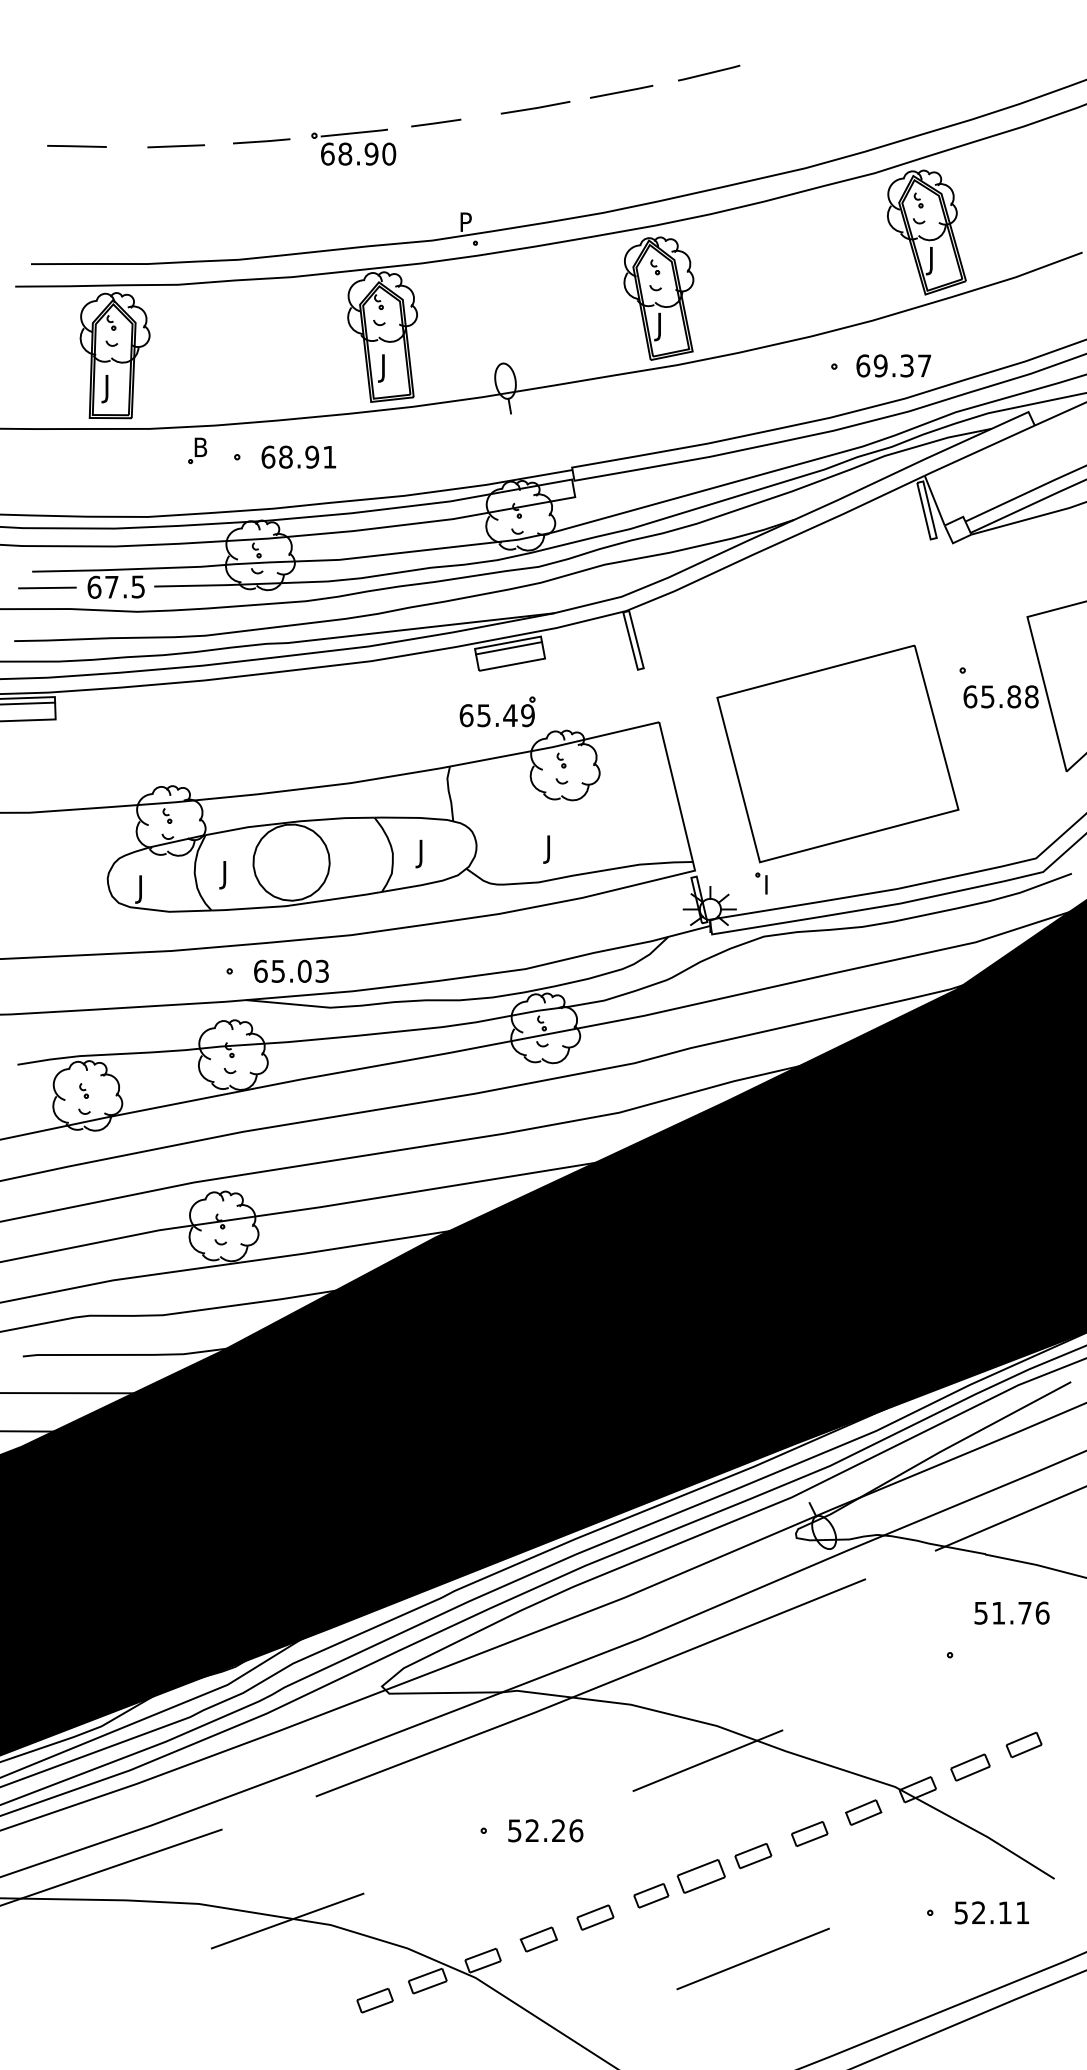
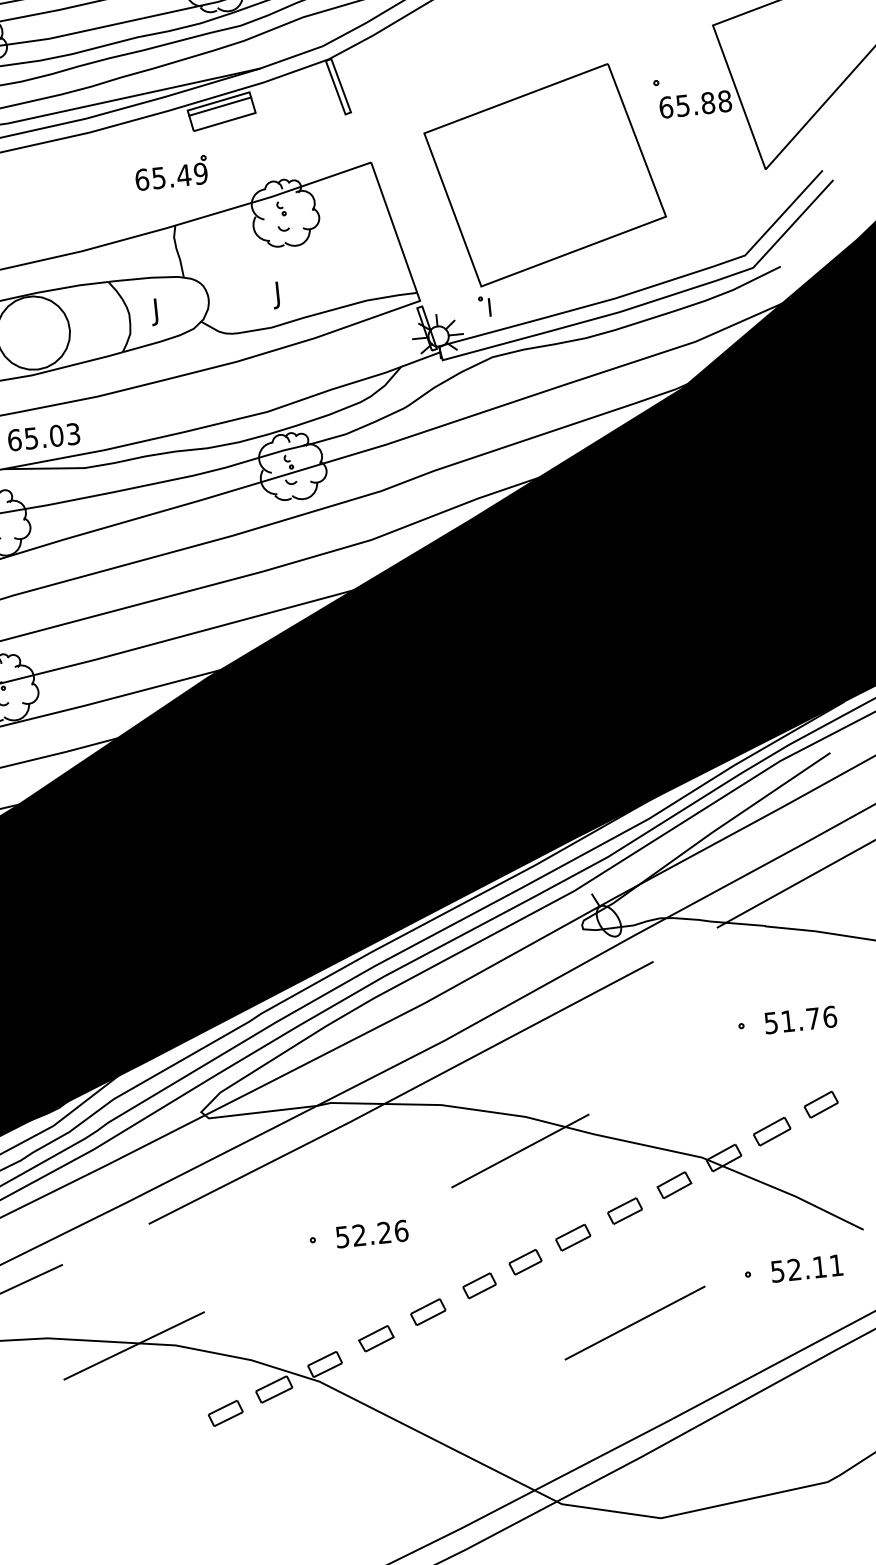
part: (503, 717) -> (177, 177), moved
text: (1011, 1612) -> (800, 1019), moved
part: (701, 1875) -> (525, 1261), size x0.71
line: (752, 1958) -> (634, 1322), moved

